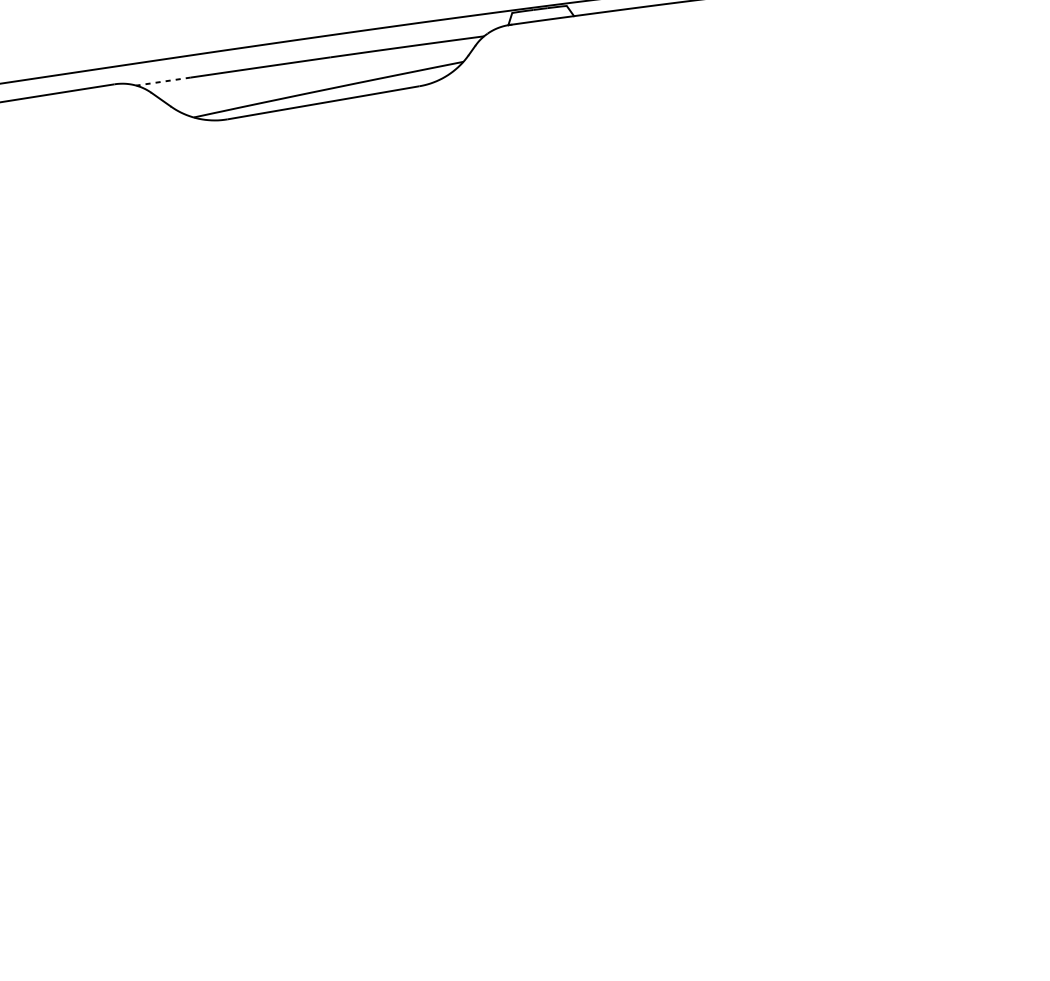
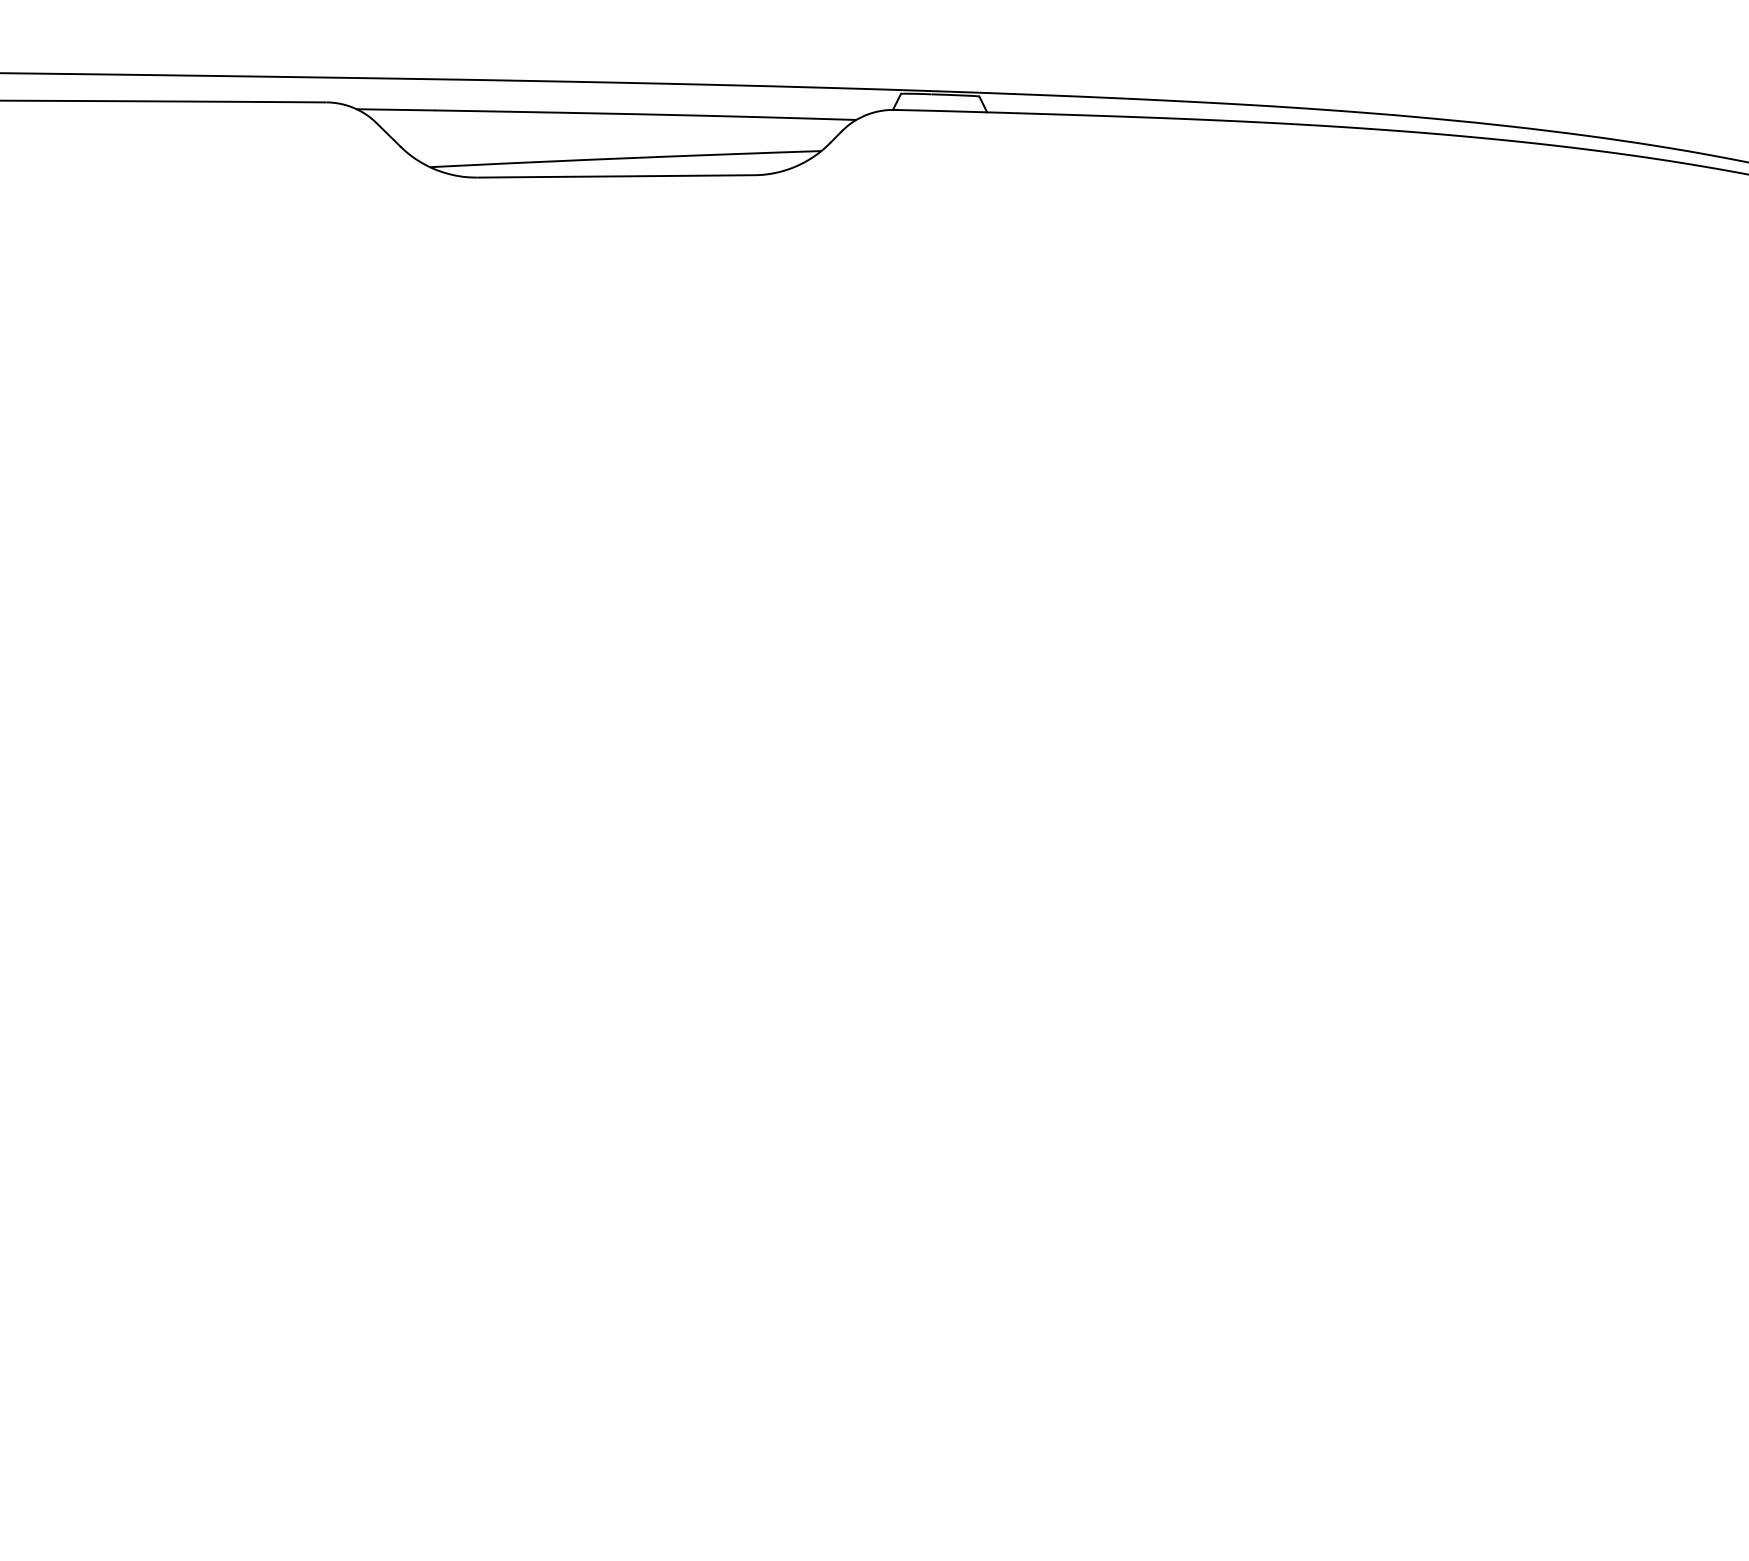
line: (163, 81) -> (395, 109), dashed -> solid

